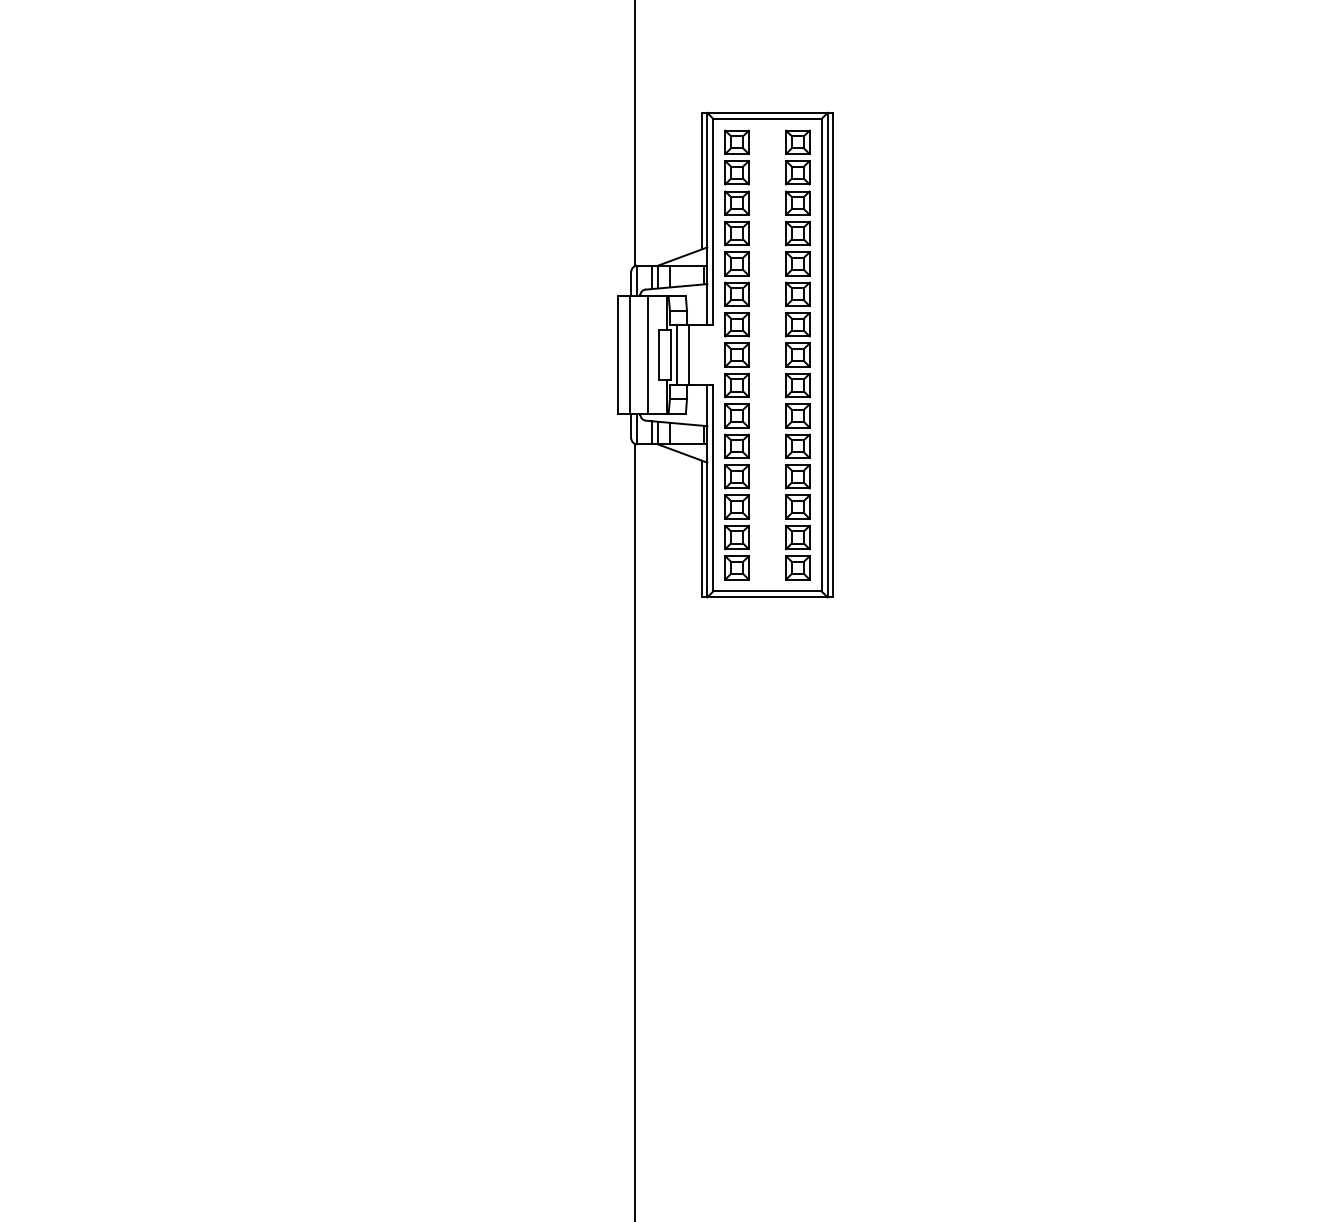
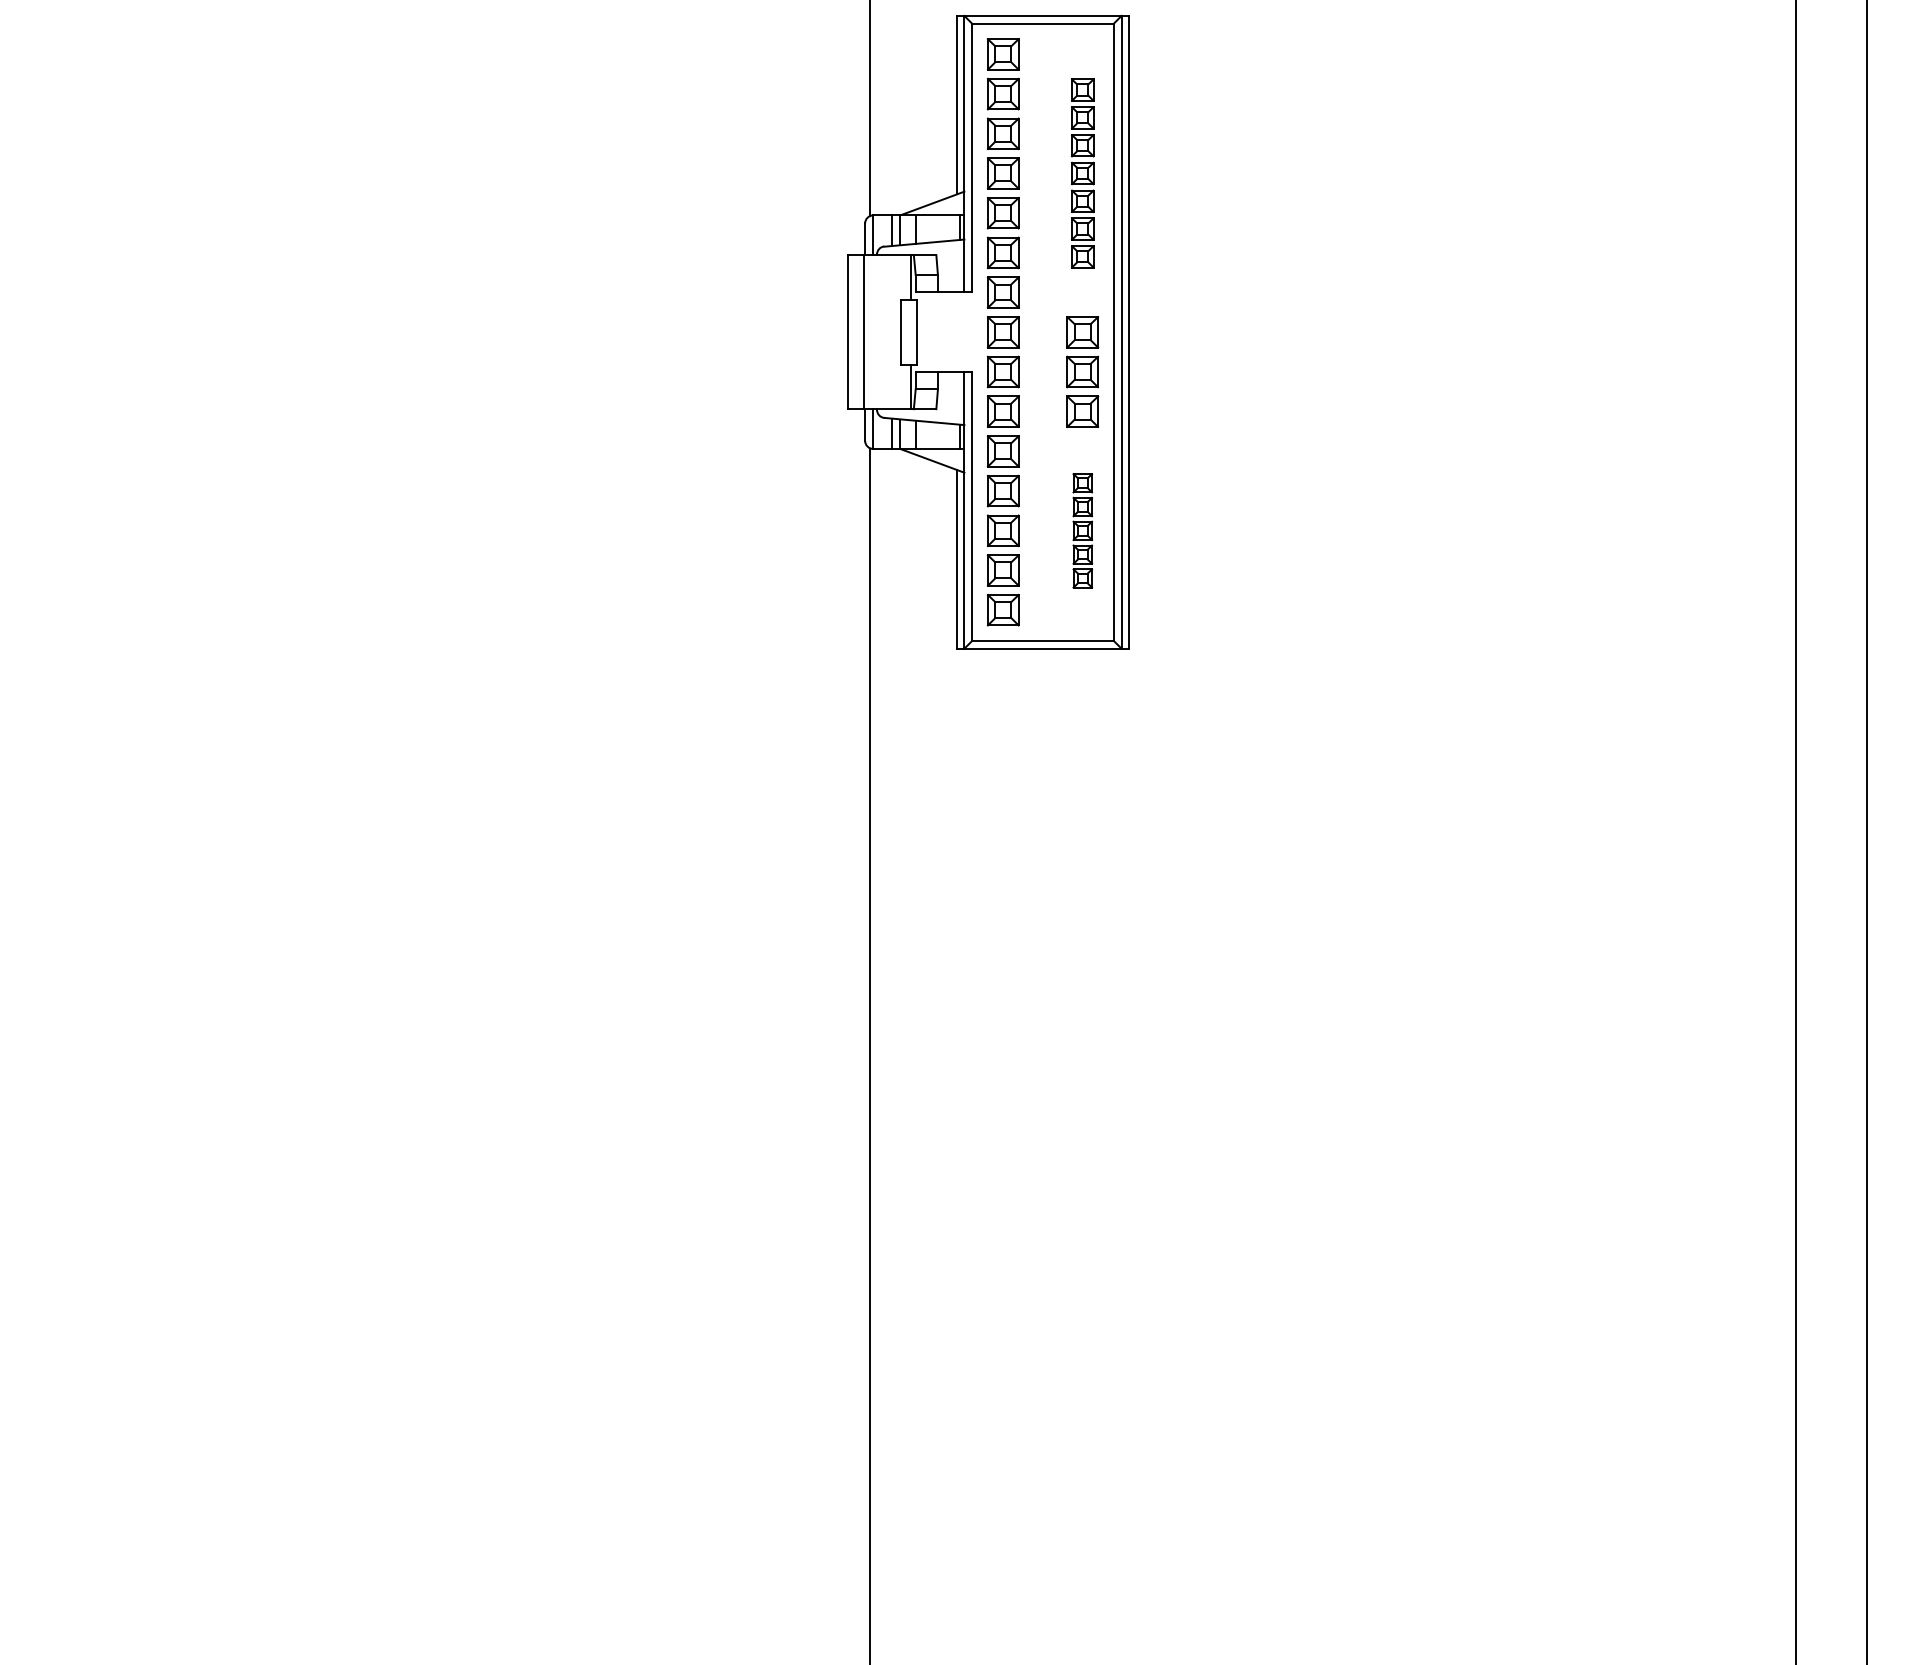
part: (797, 233) -> (1082, 173), size x0.7
line: (676, 354) -> (924, 331), removed
line: (688, 354) -> (940, 331), removed
line: (648, 355) -> (887, 332), removed
part: (797, 506) -> (1082, 530), size x0.6

